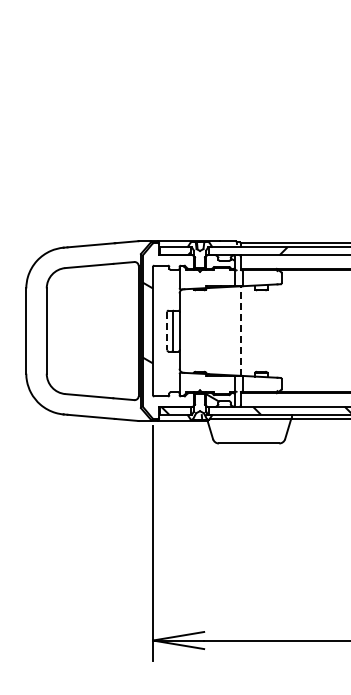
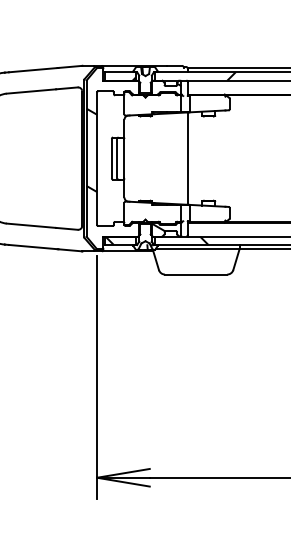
line: (167, 331) -> (111, 159), dashed -> solid
line: (240, 331) -> (187, 159), dashed -> solid

